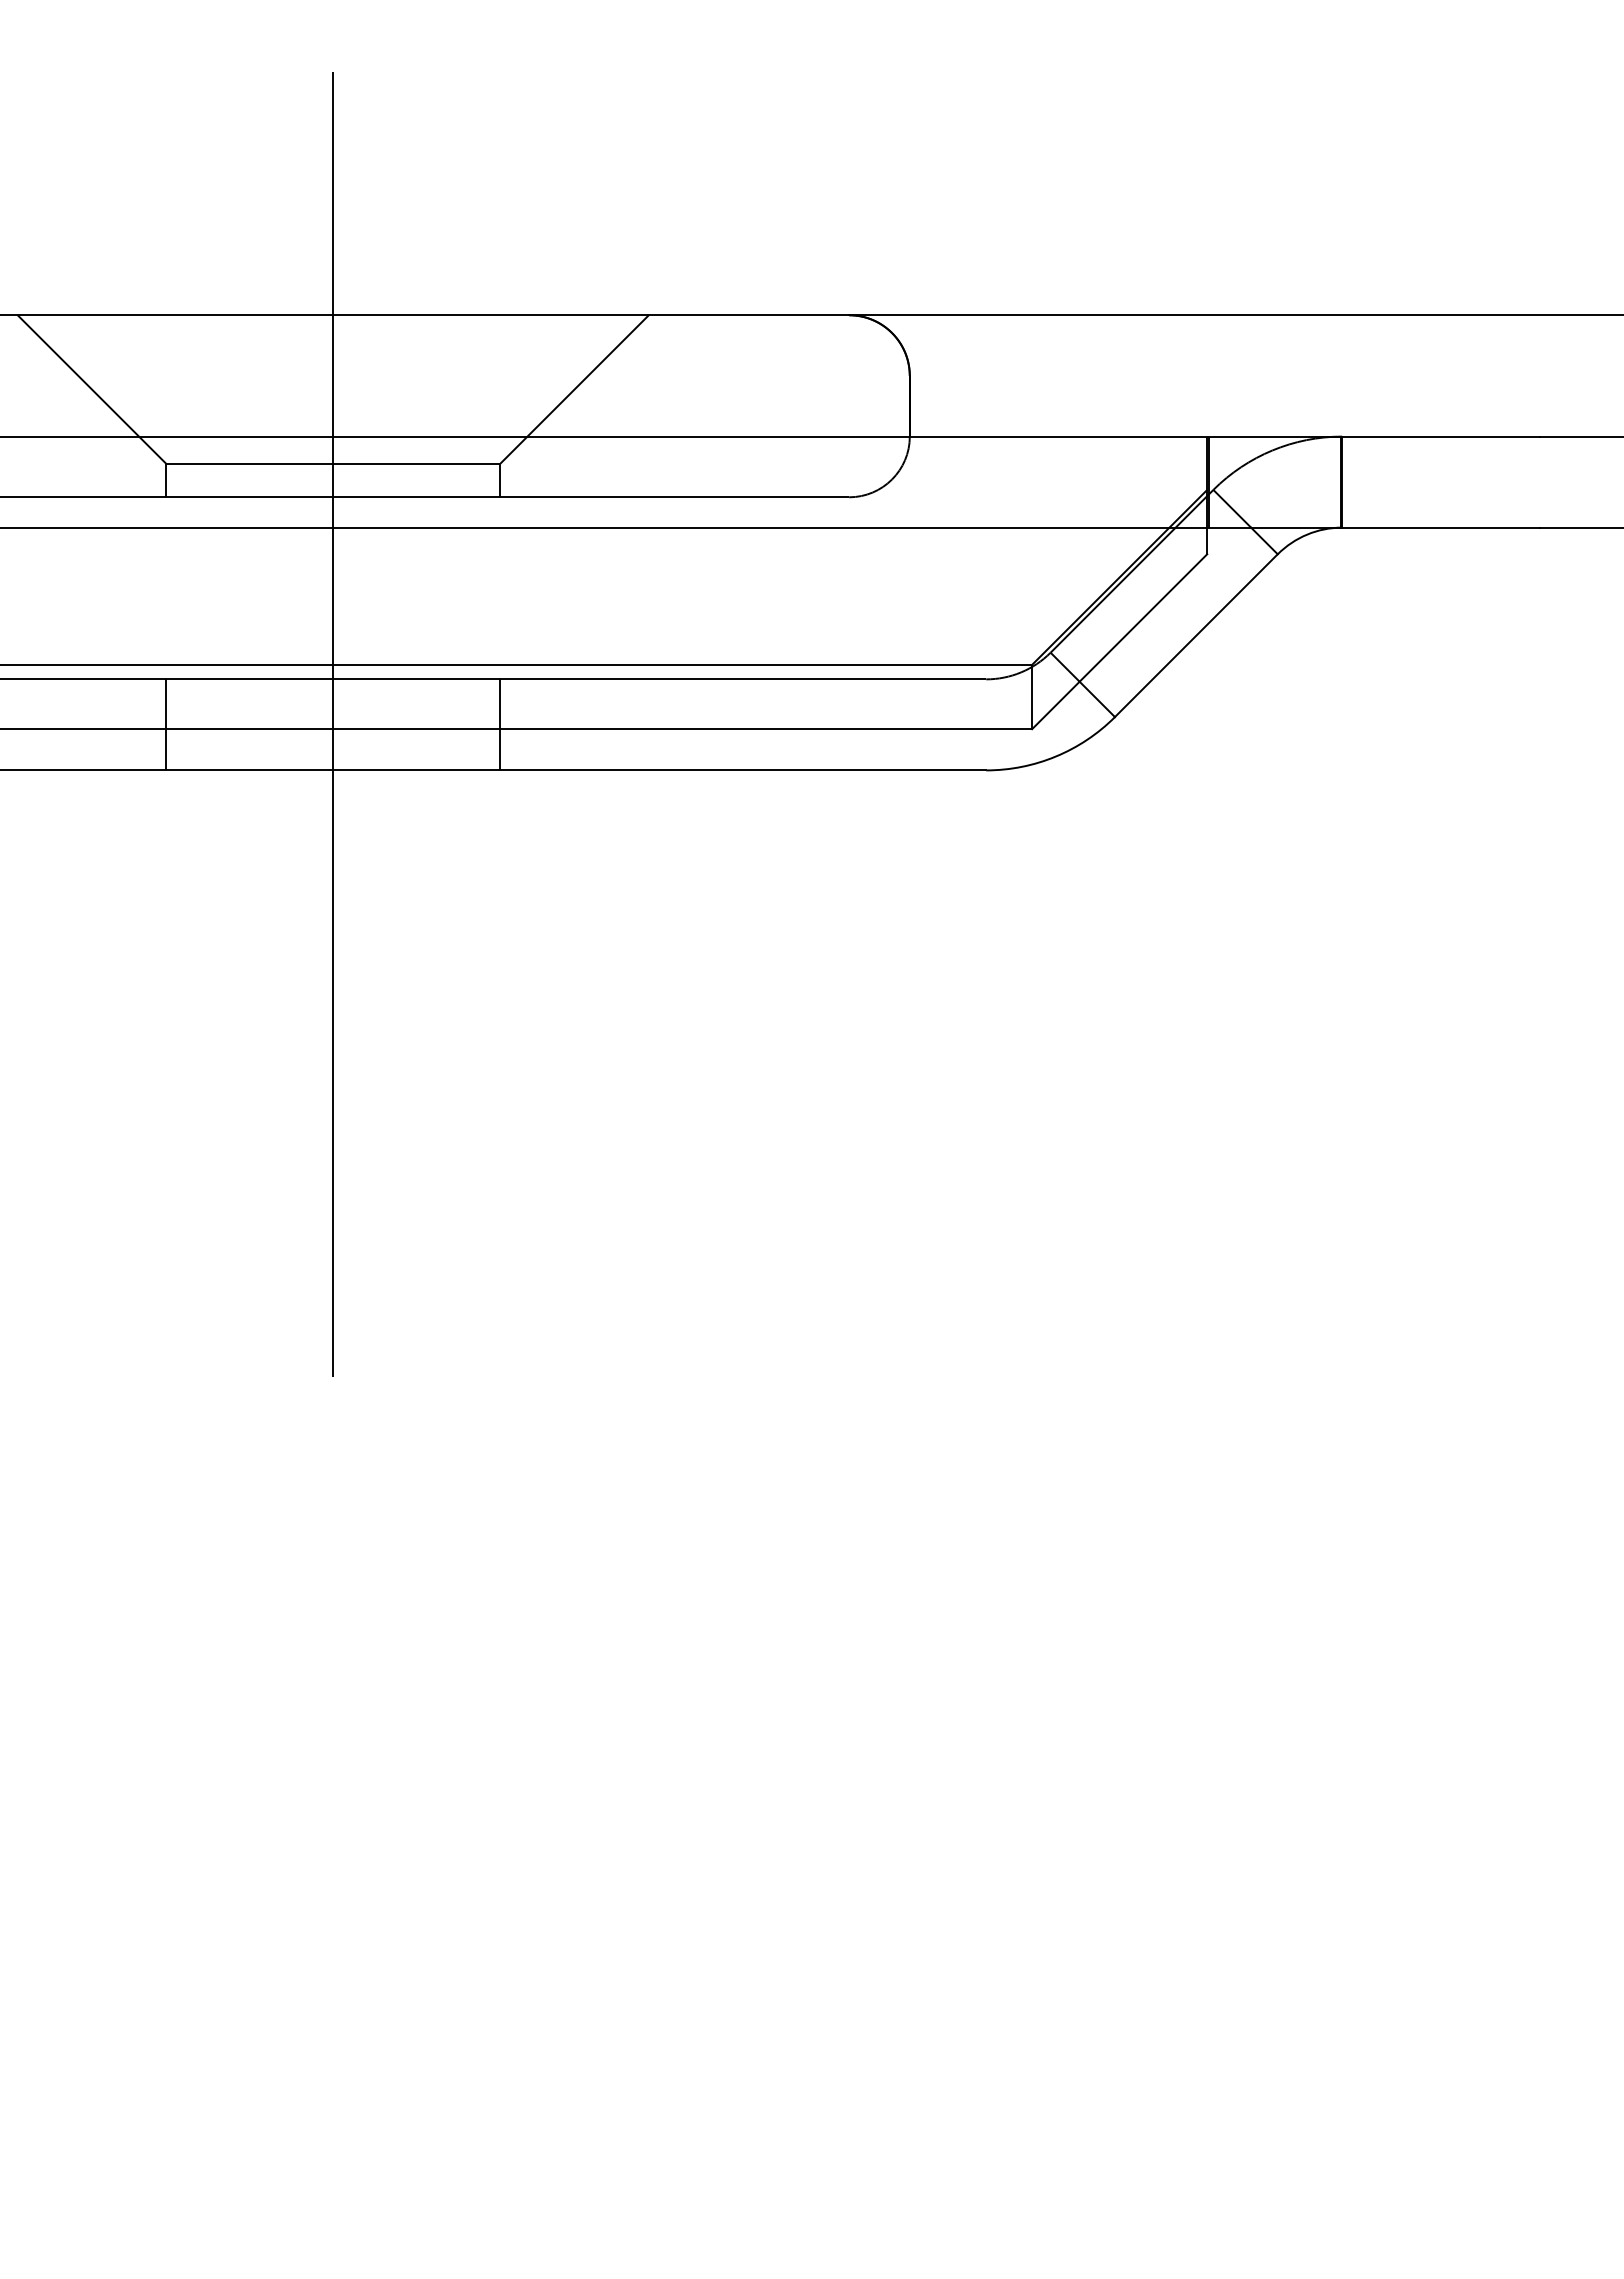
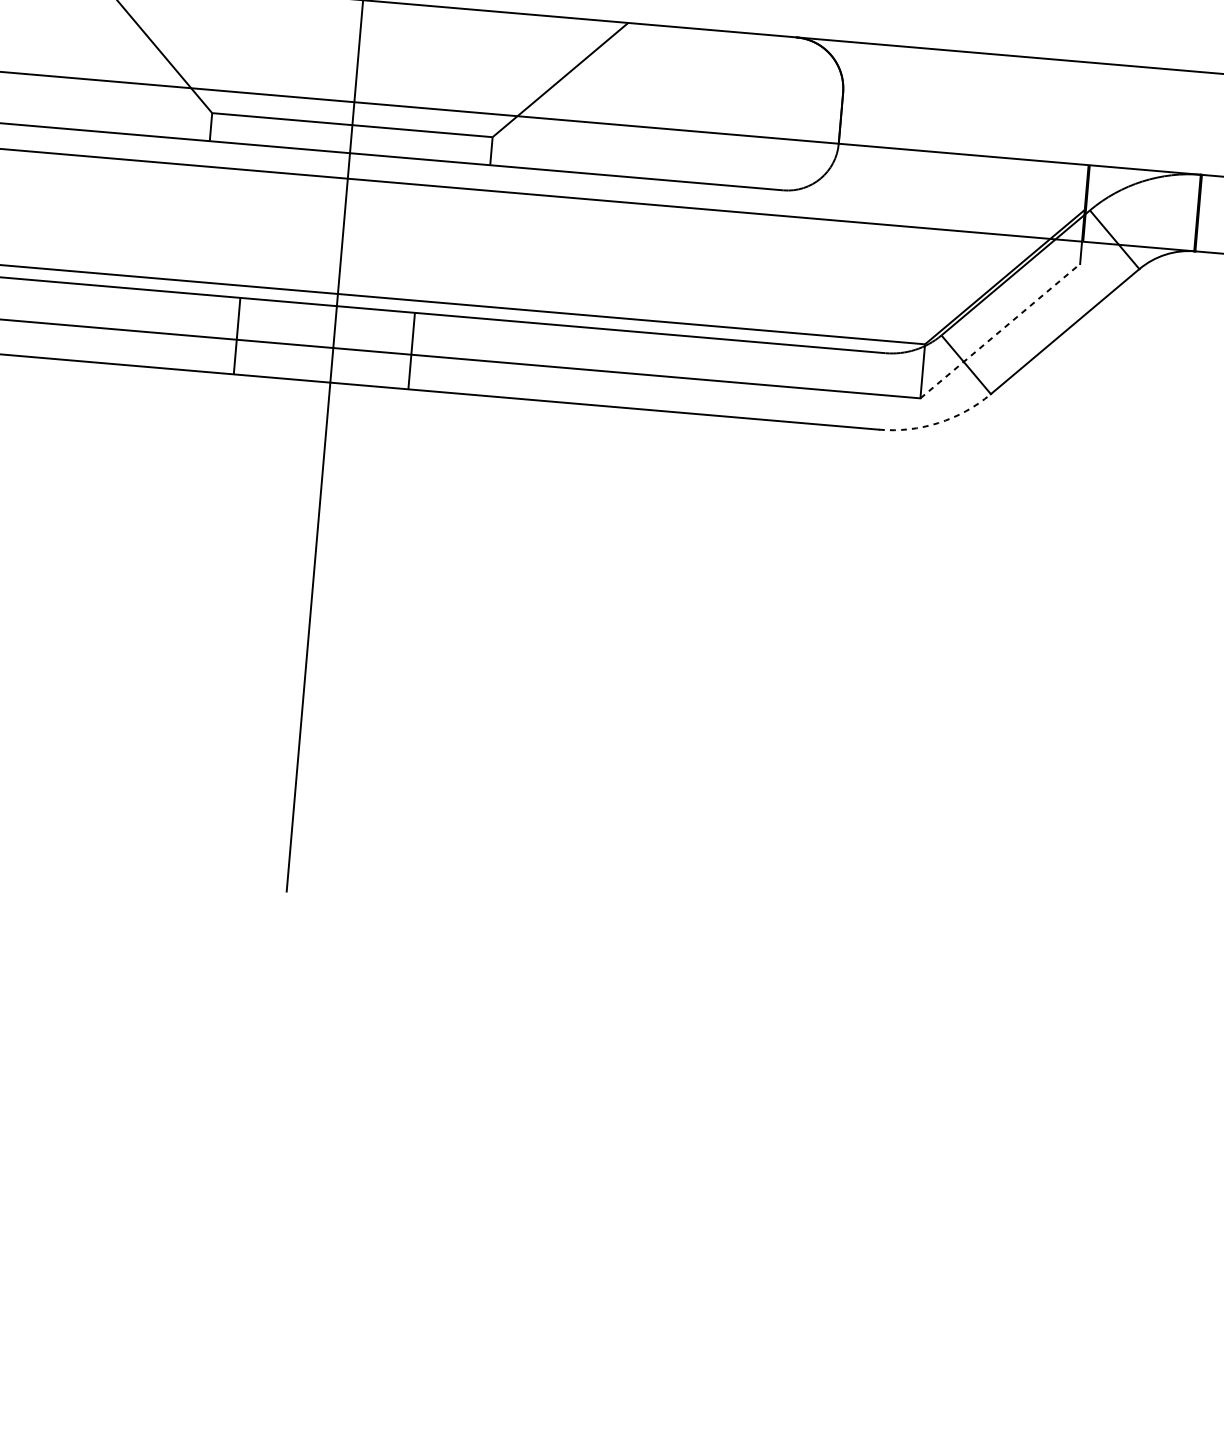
line: (1119, 641) -> (1000, 330), solid -> dashed
line: (166, 724) -> (237, 335), moved
line: (500, 724) -> (411, 350), moved
arc: (1055, 756) -> (938, 422), solid -> dashed

